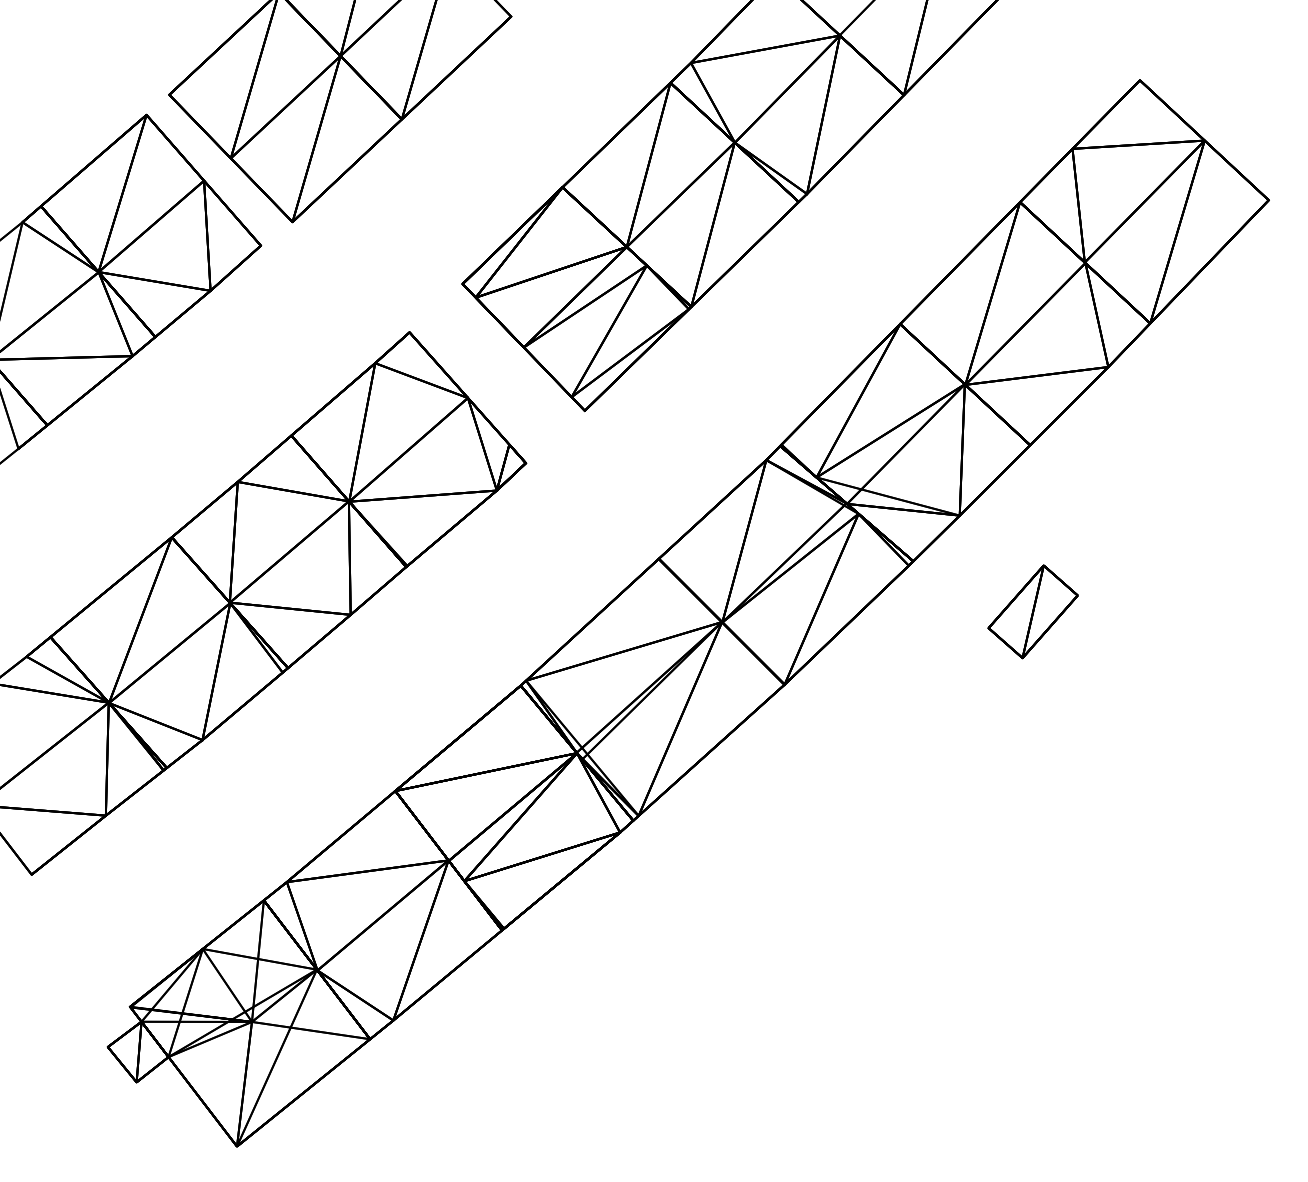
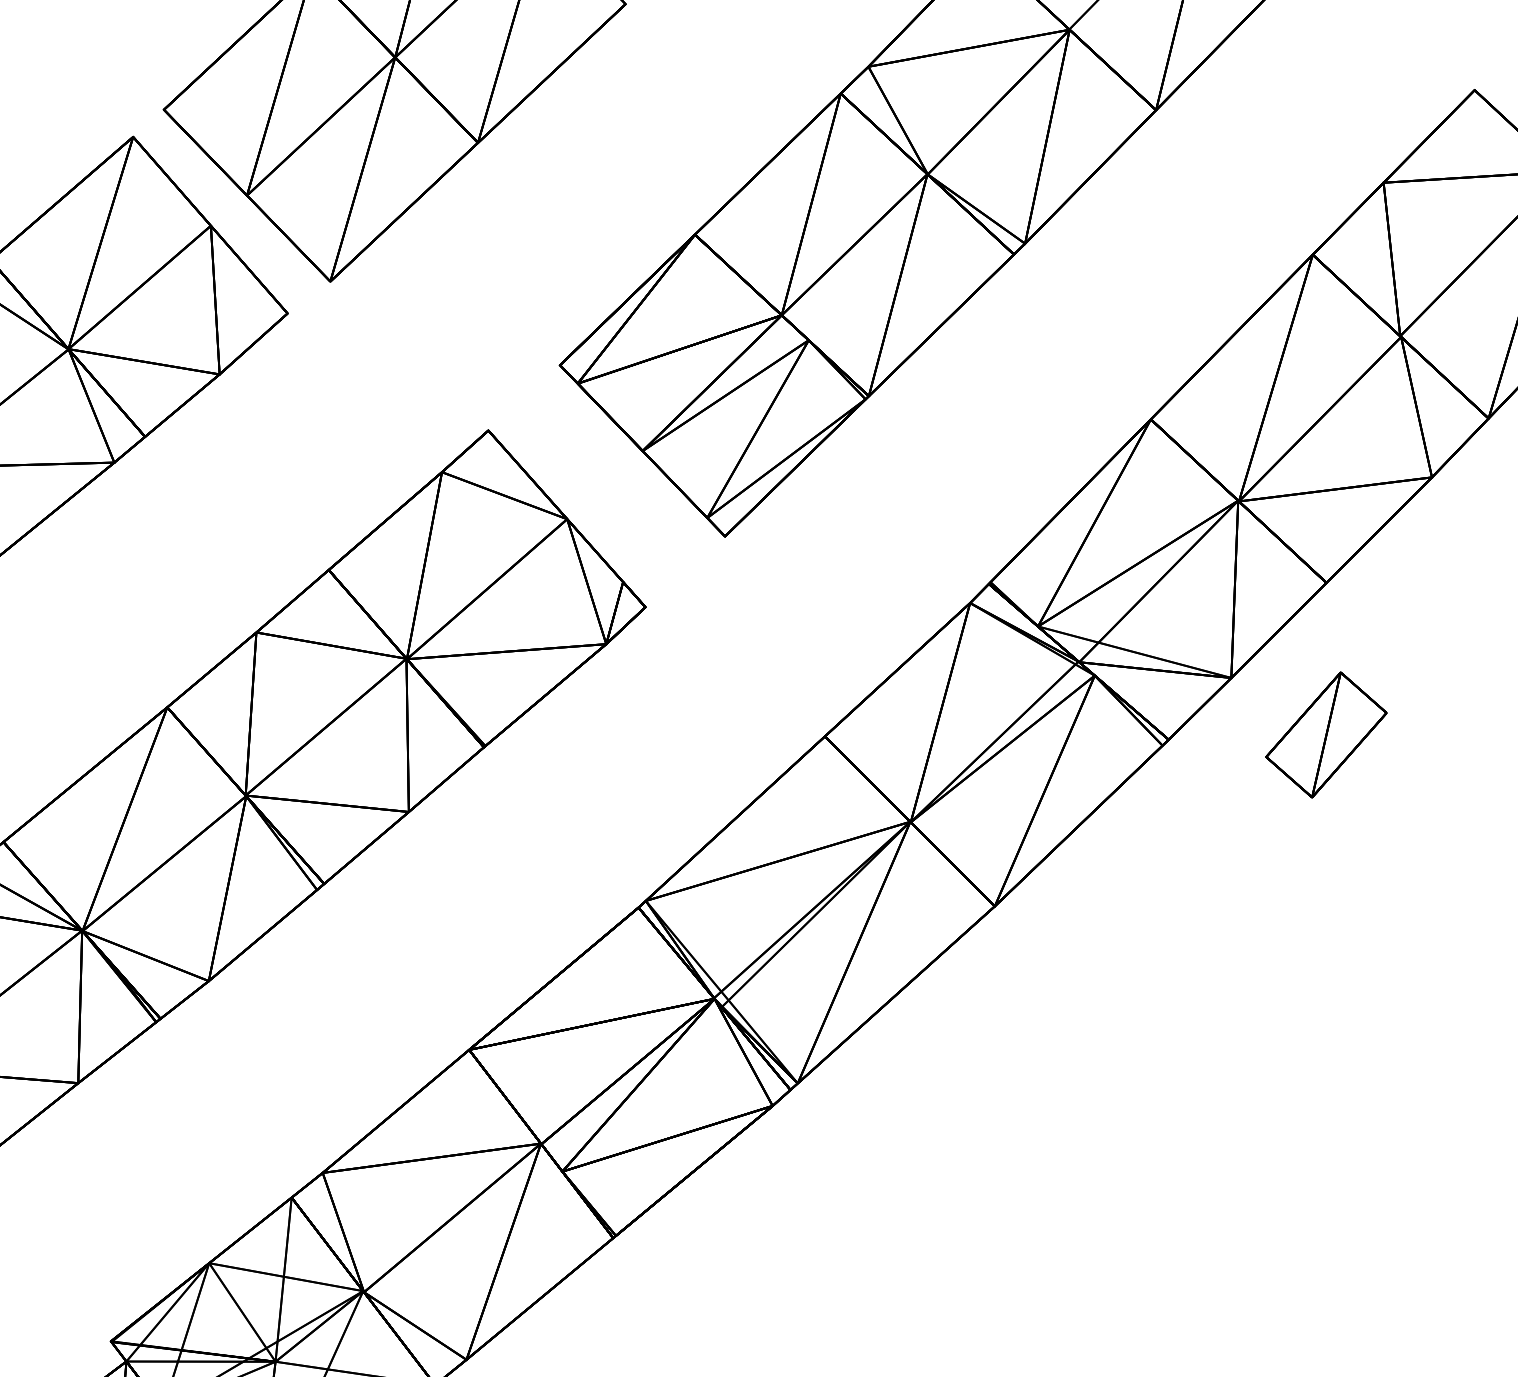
part: (1032, 611) -> (1325, 734), moved

